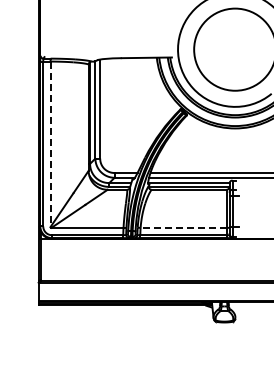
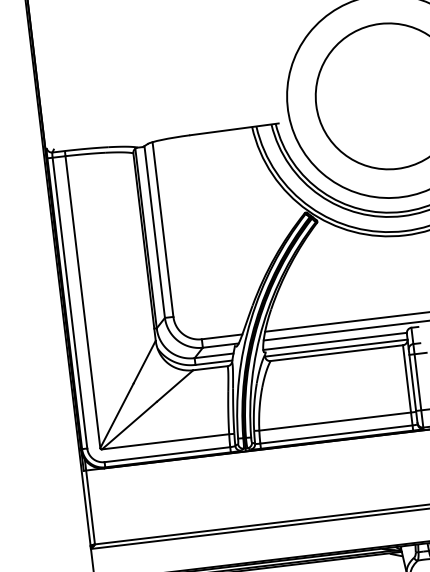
line: (50, 144) -> (82, 302), dashed -> solid
line: (183, 227) -> (334, 420), dashed -> solid

